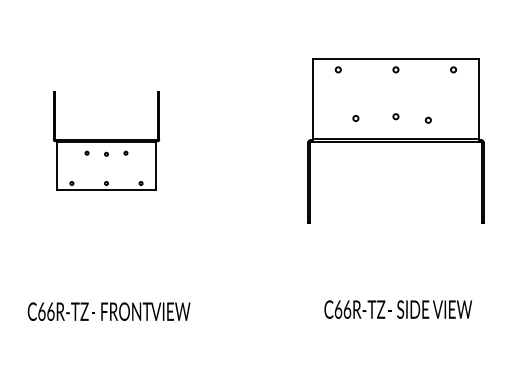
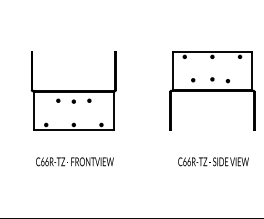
part: (106, 139) -> (73, 90), size x1.67
text: (398, 308) -> (213, 161), moved
text: (108, 311) -> (74, 161), moved

